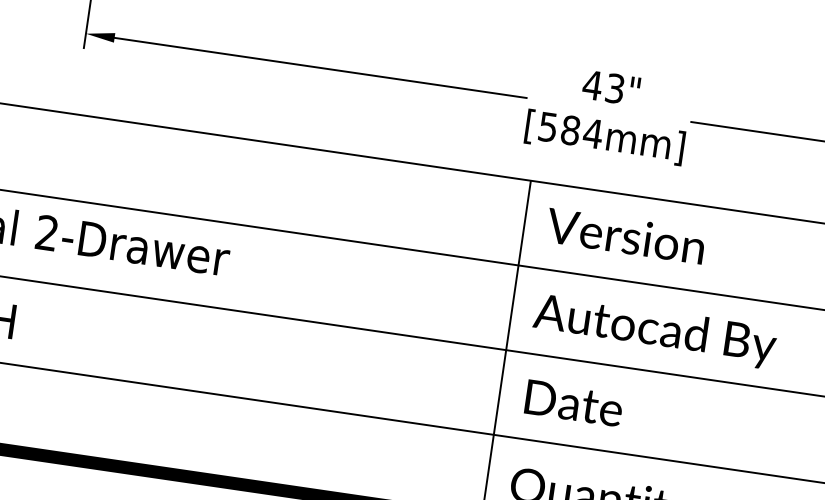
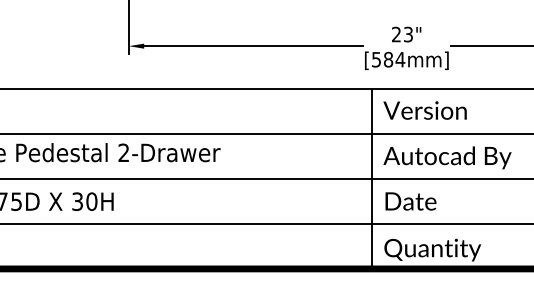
text: (592, 85) -> (396, 34), 43" -> 23"

